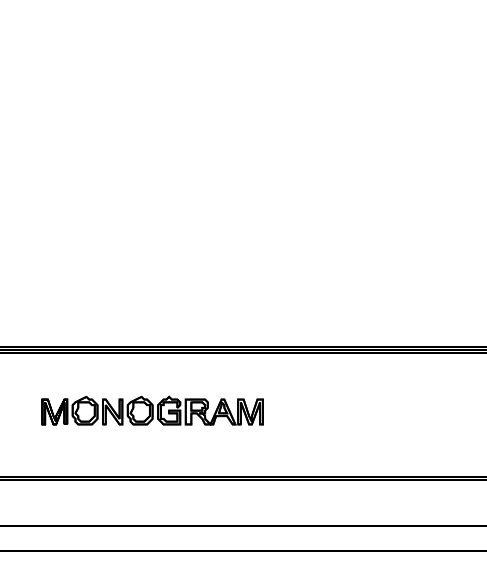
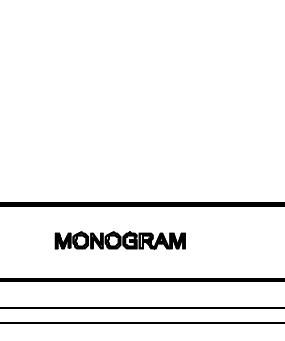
part: (151, 411) -> (119, 240), moved

